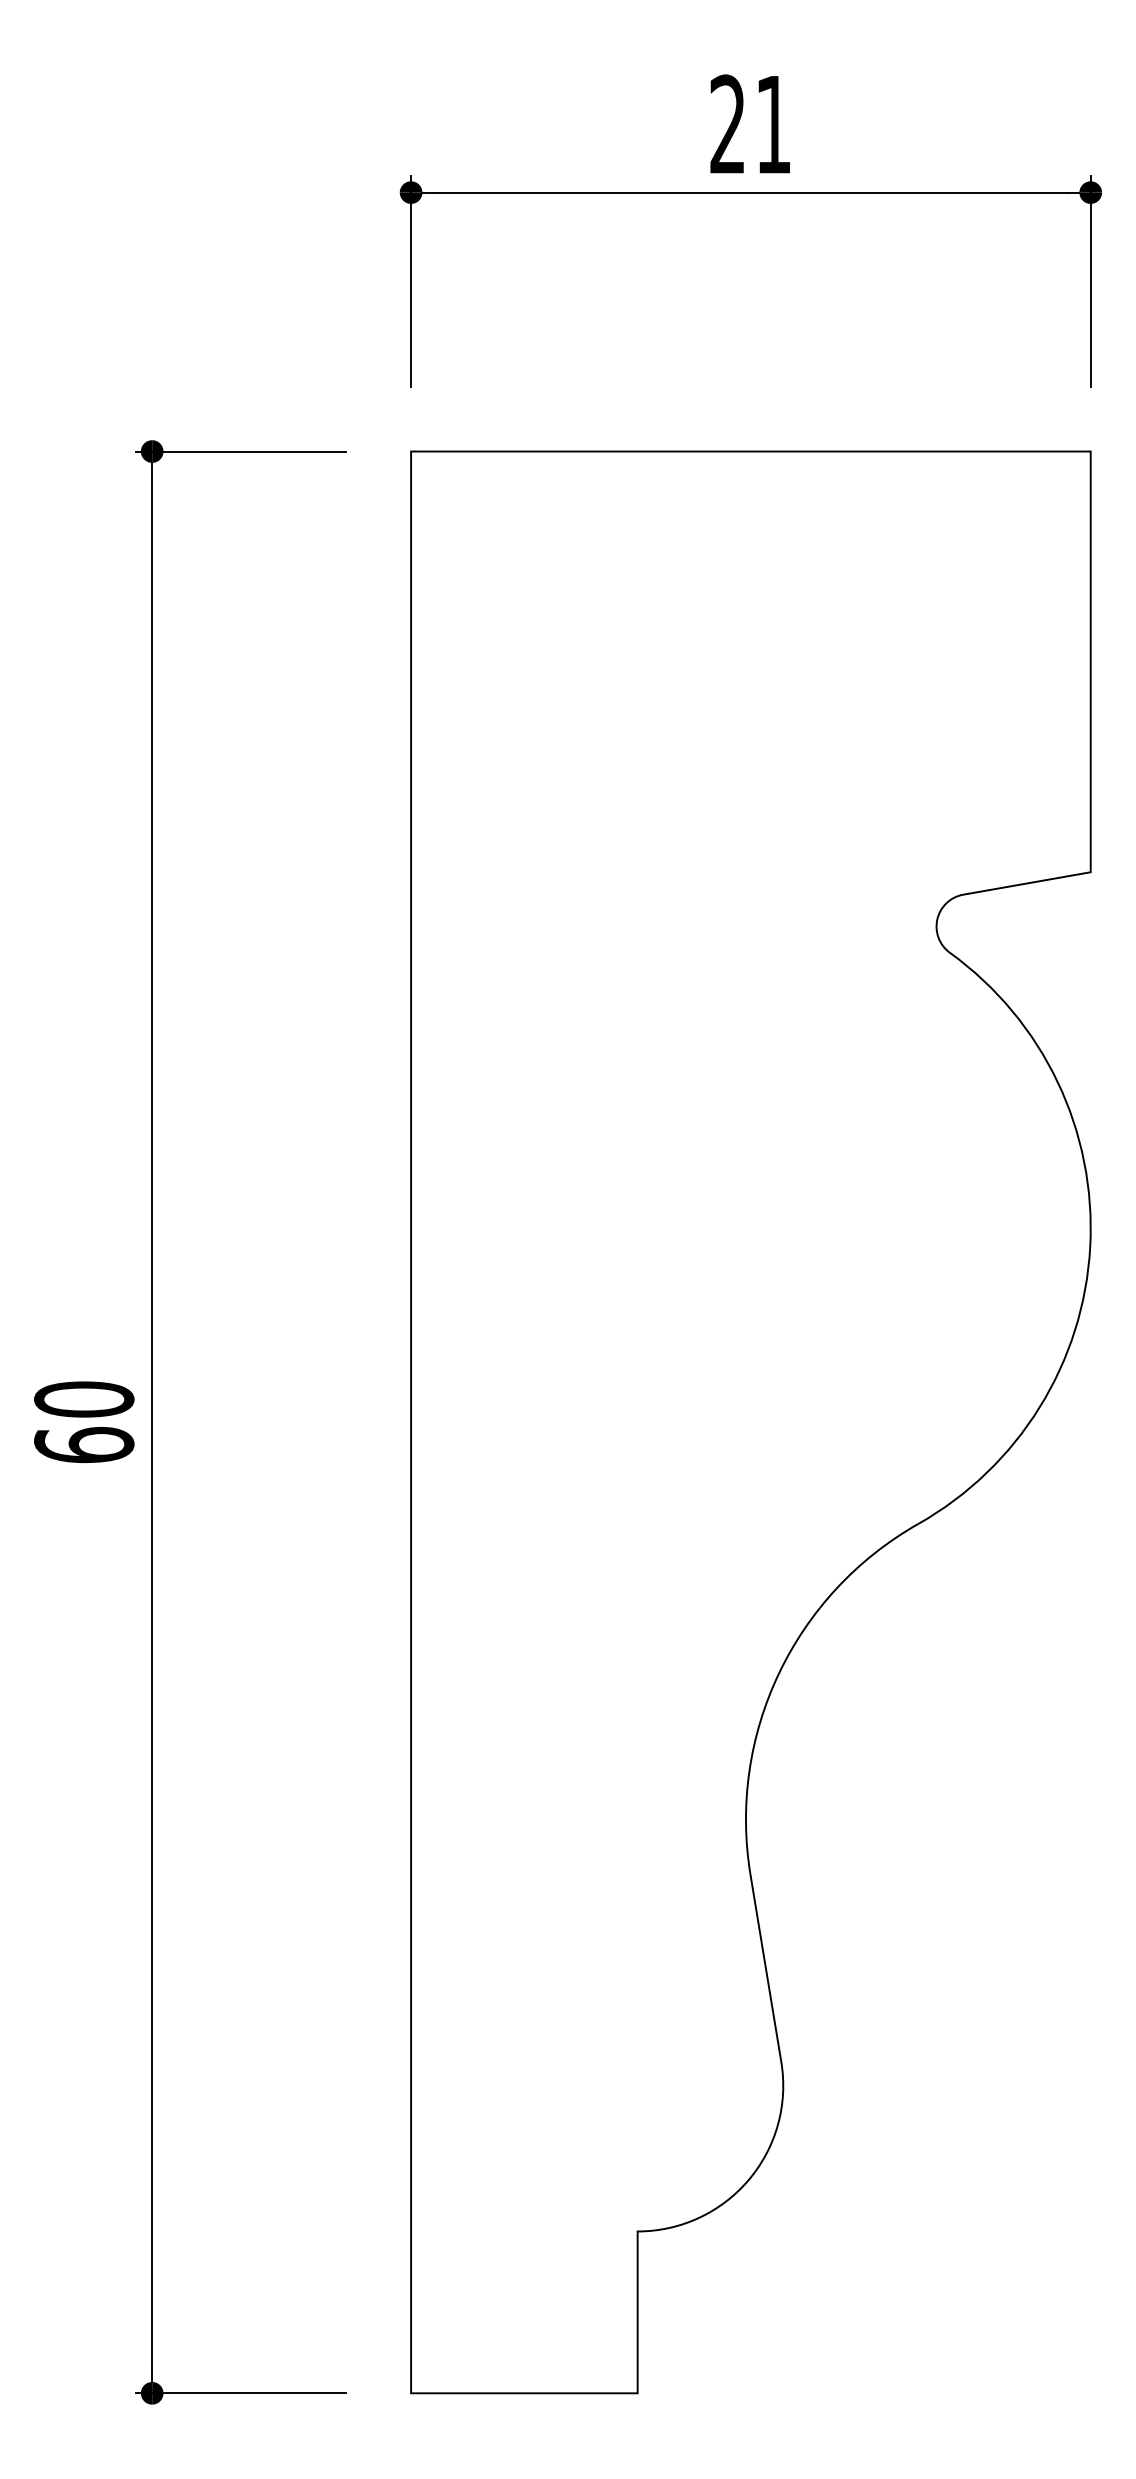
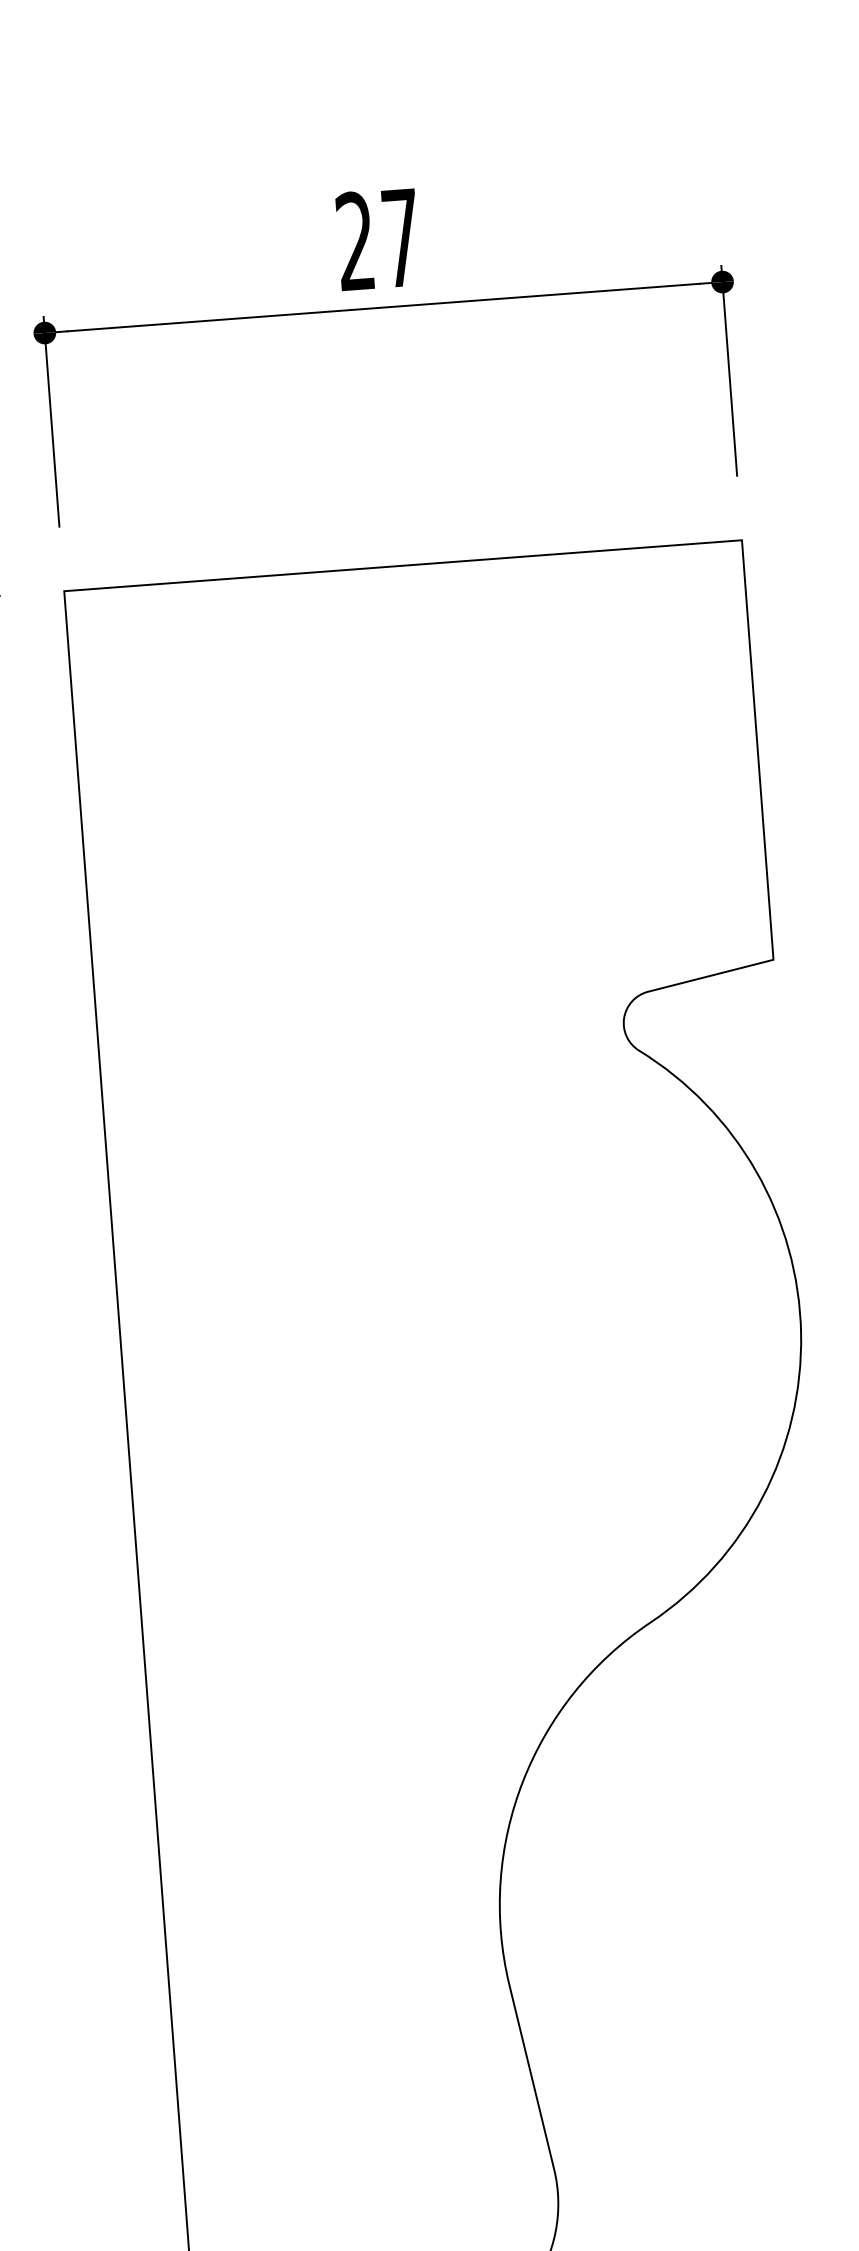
text: (773, 124) -> (401, 237), 21 -> 27

